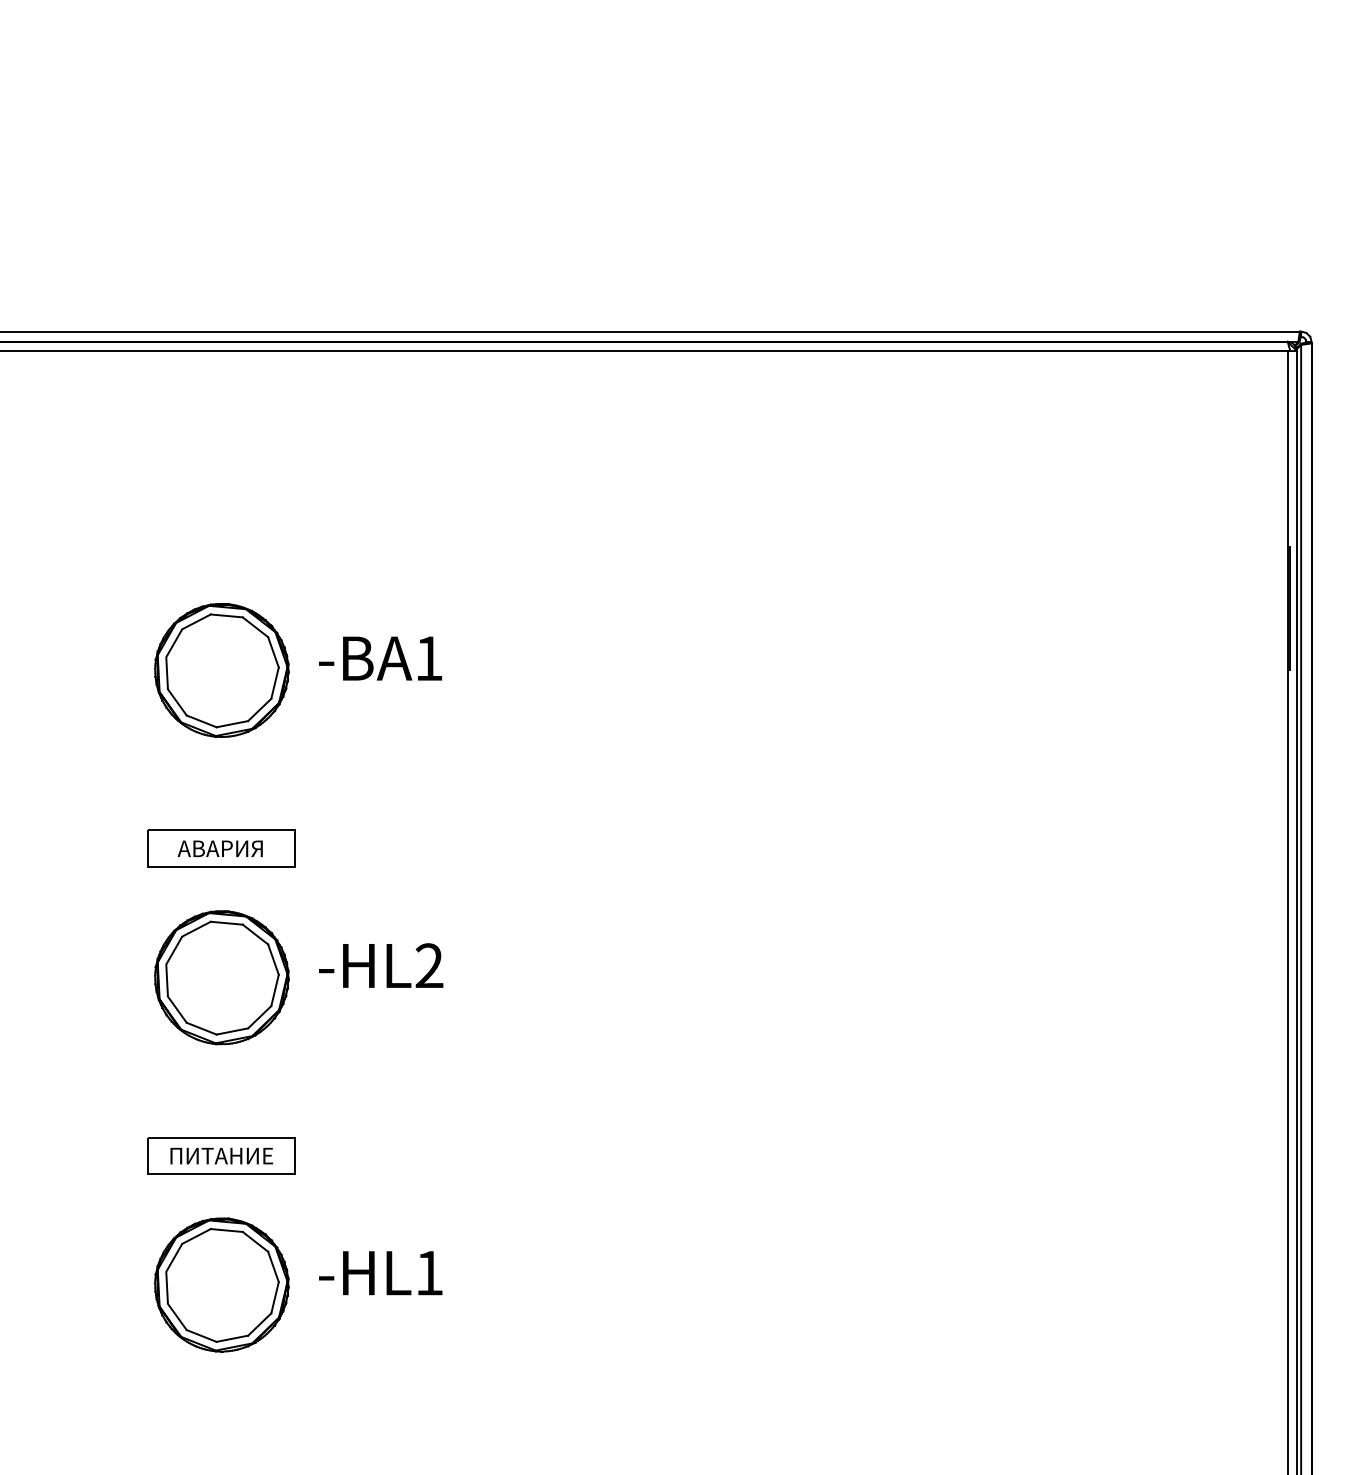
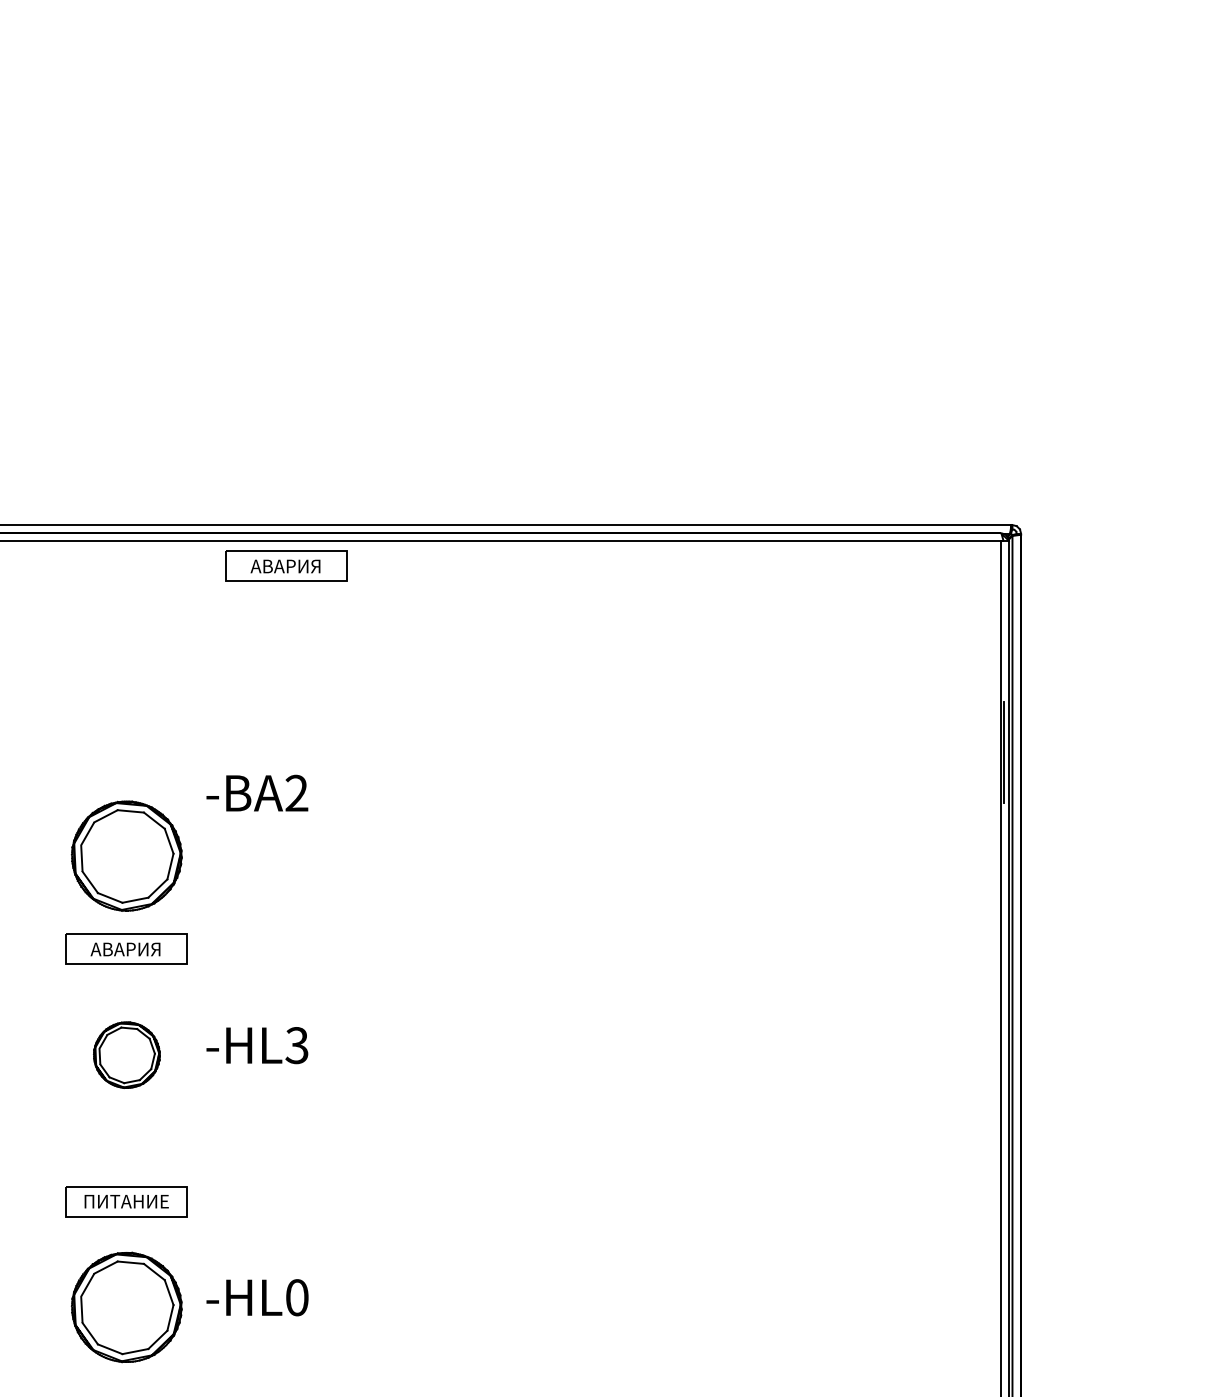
part: (416, 380) -> (286, 565), added
text: (428, 657) -> (296, 792), -BA1 -> -BA2
part: (221, 669) -> (126, 855), moved
text: (428, 965) -> (296, 1045), -HL2 -> -HL3
part: (221, 976) -> (126, 1054), size x0.6
text: (429, 1272) -> (297, 1297), -HL1 -> -HL0

